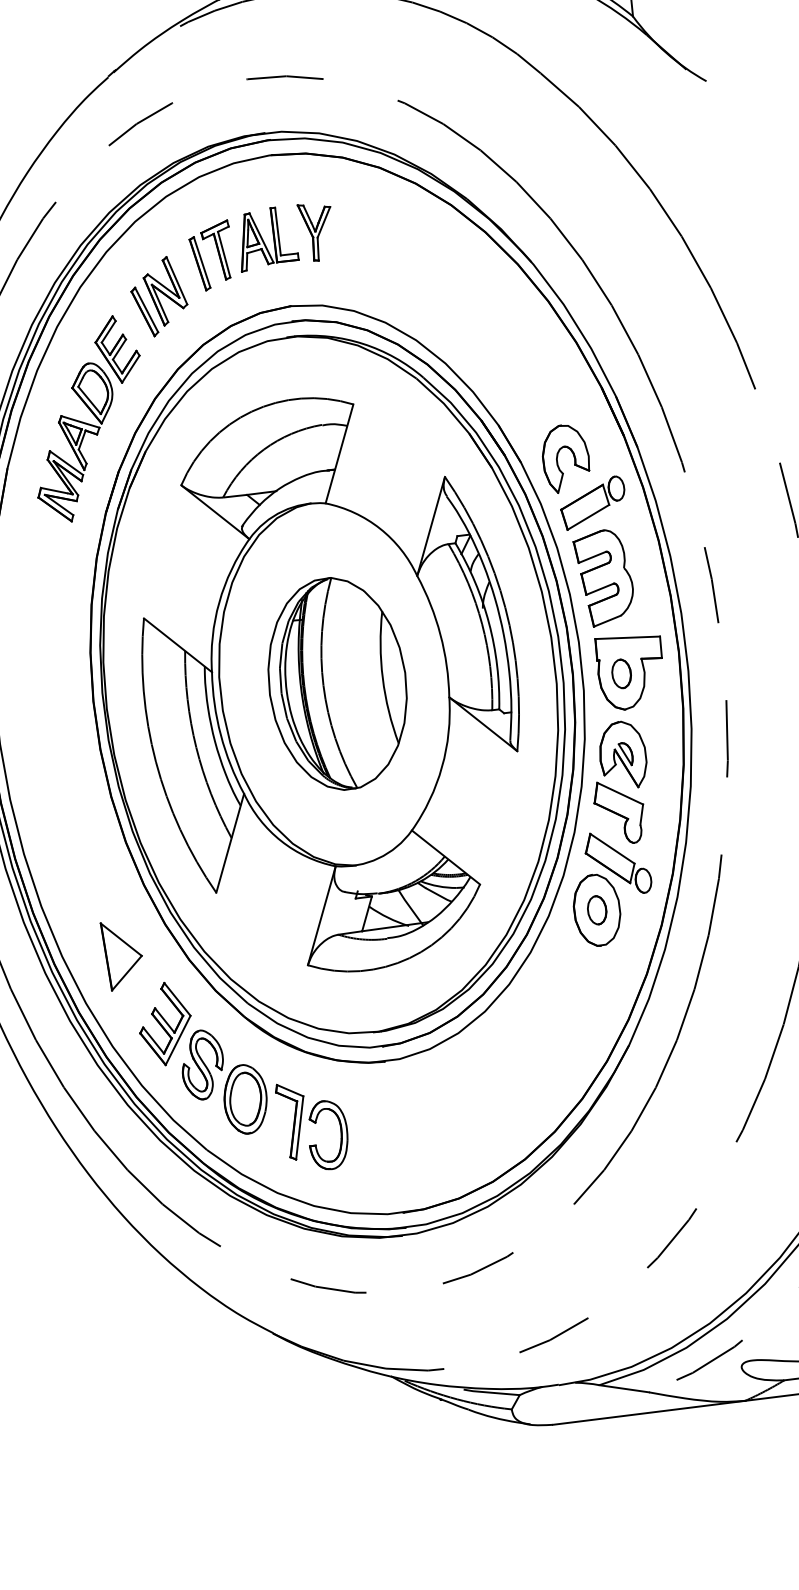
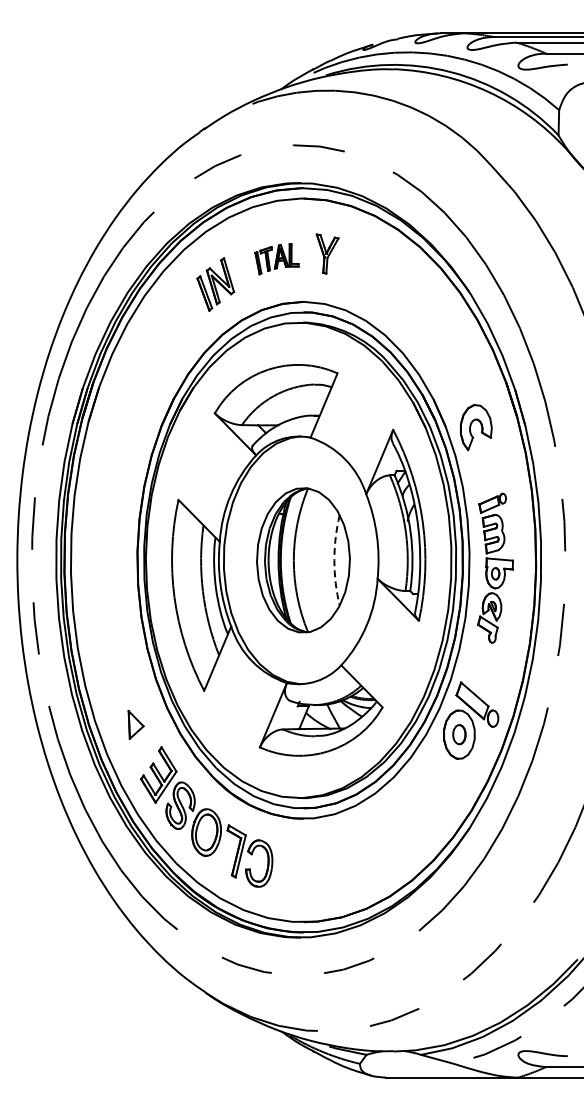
part: (243, 249) -> (276, 259), size x0.6
part: (87, 418) -> (157, 360), removed
part: (619, 660) -> (495, 568), size x0.6
arc: (382, 678) -> (334, 560), solid -> dashed
part: (122, 954) -> (135, 724), size x0.6

